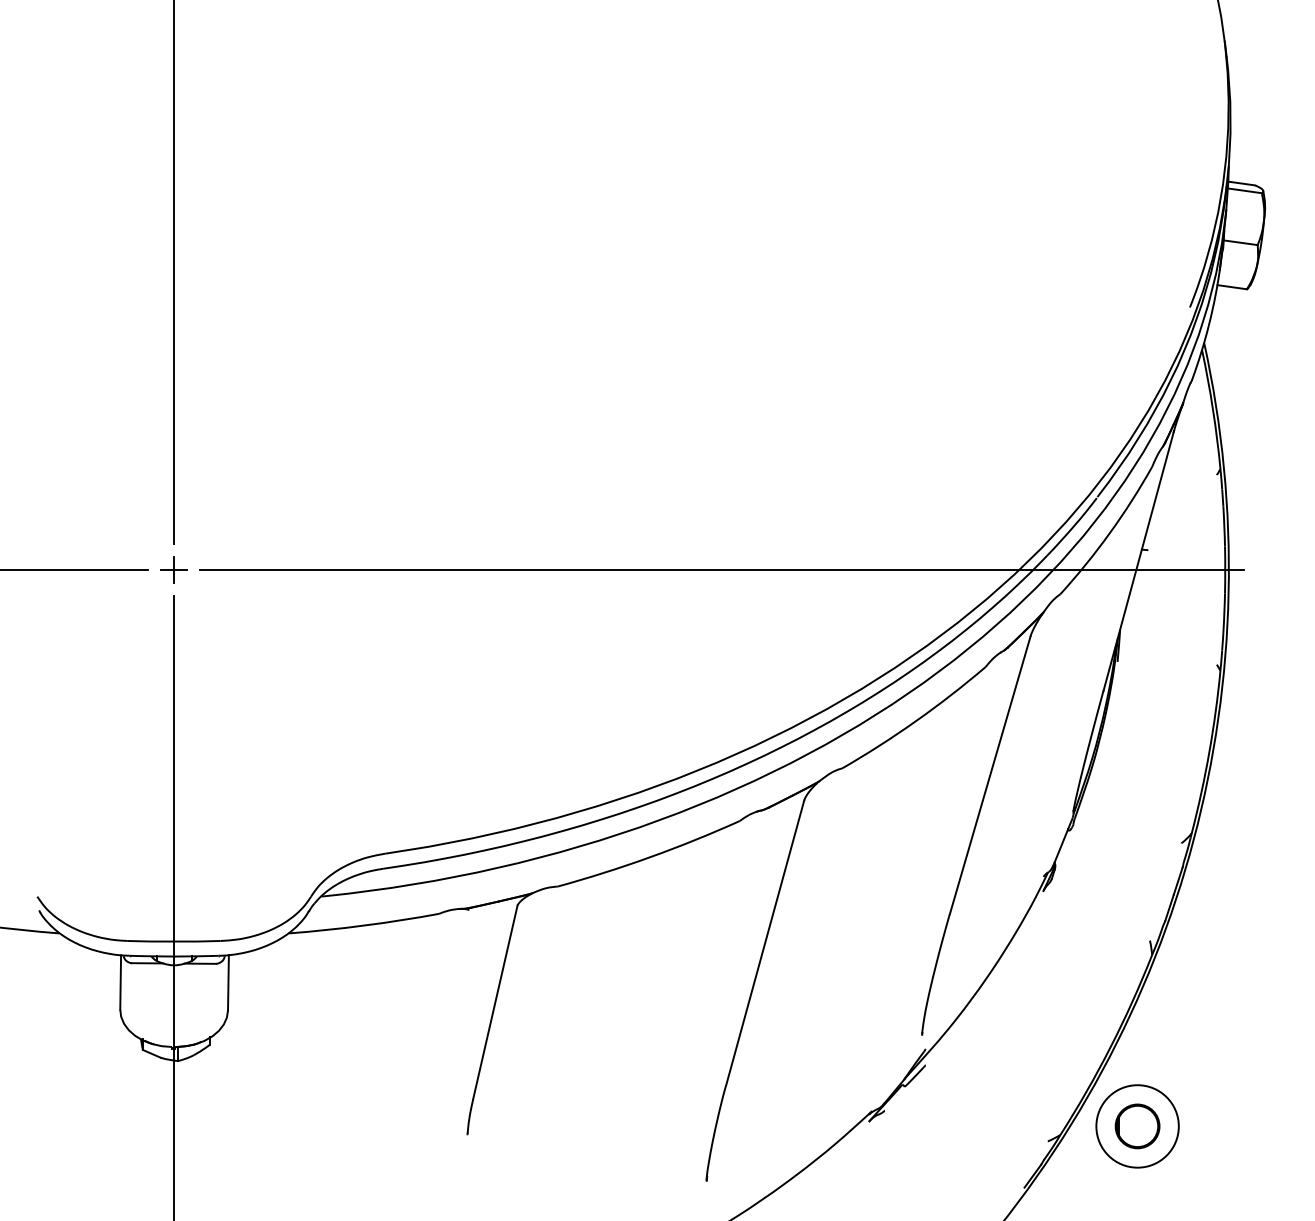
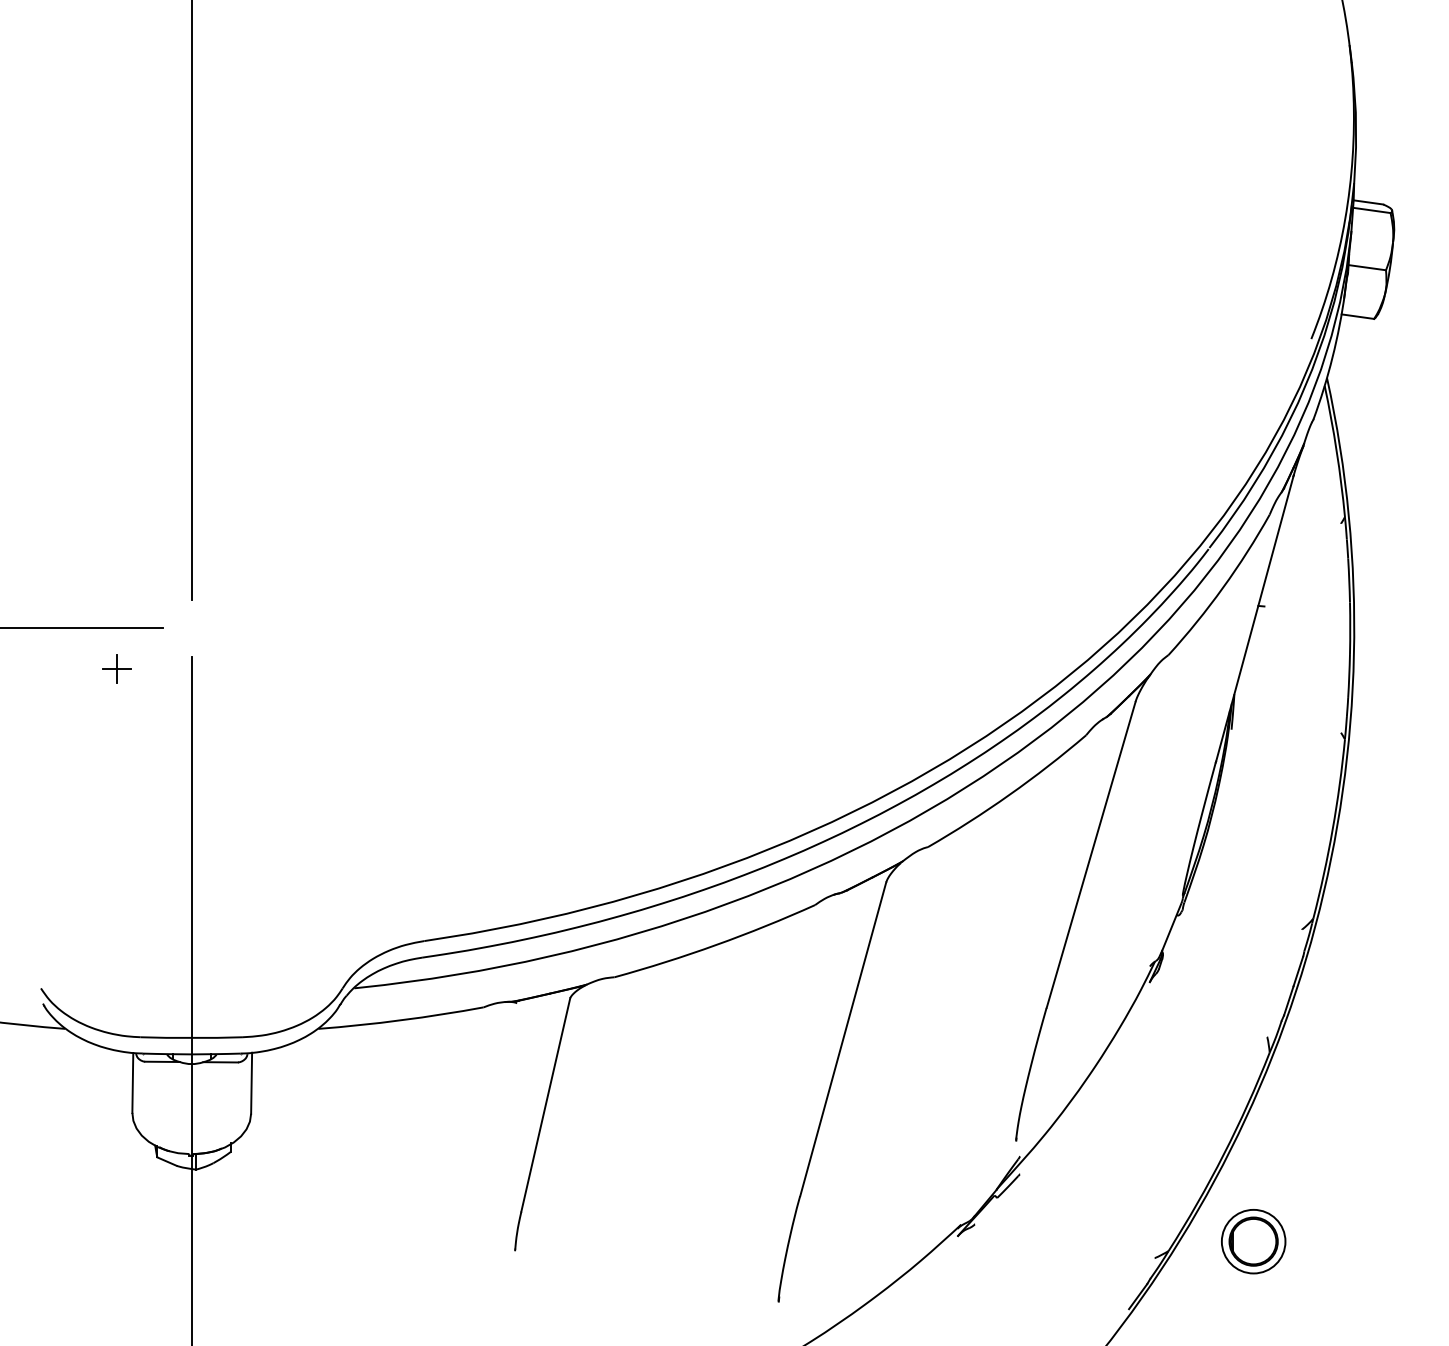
part: (173, 569) -> (116, 668), moved
line: (721, 570) -> (795, 628), removed
circle: (1137, 1126) -> (1253, 1241), size x0.7

